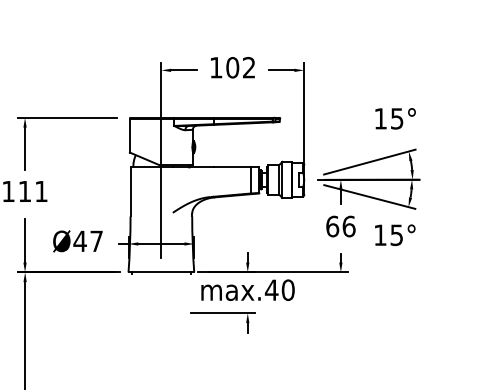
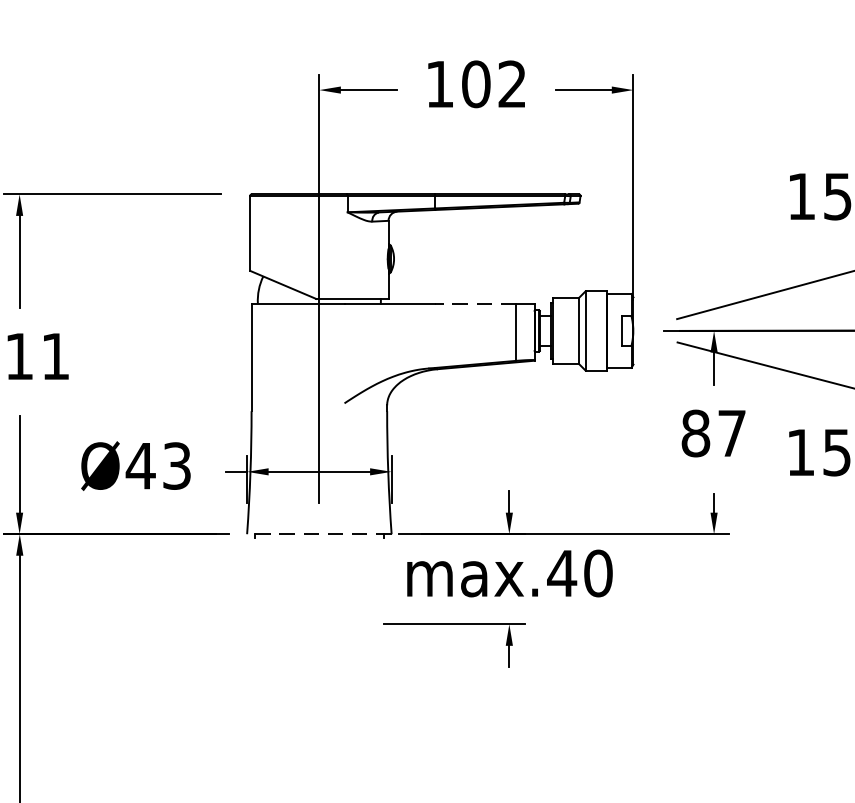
line: (231, 167) -> (473, 303), solid -> dashed
text: (340, 226) -> (713, 433), 66 -> 87
text: (96, 241) -> (176, 466), Ø47 -> Ø43
line: (161, 272) -> (319, 534), solid -> dashed

